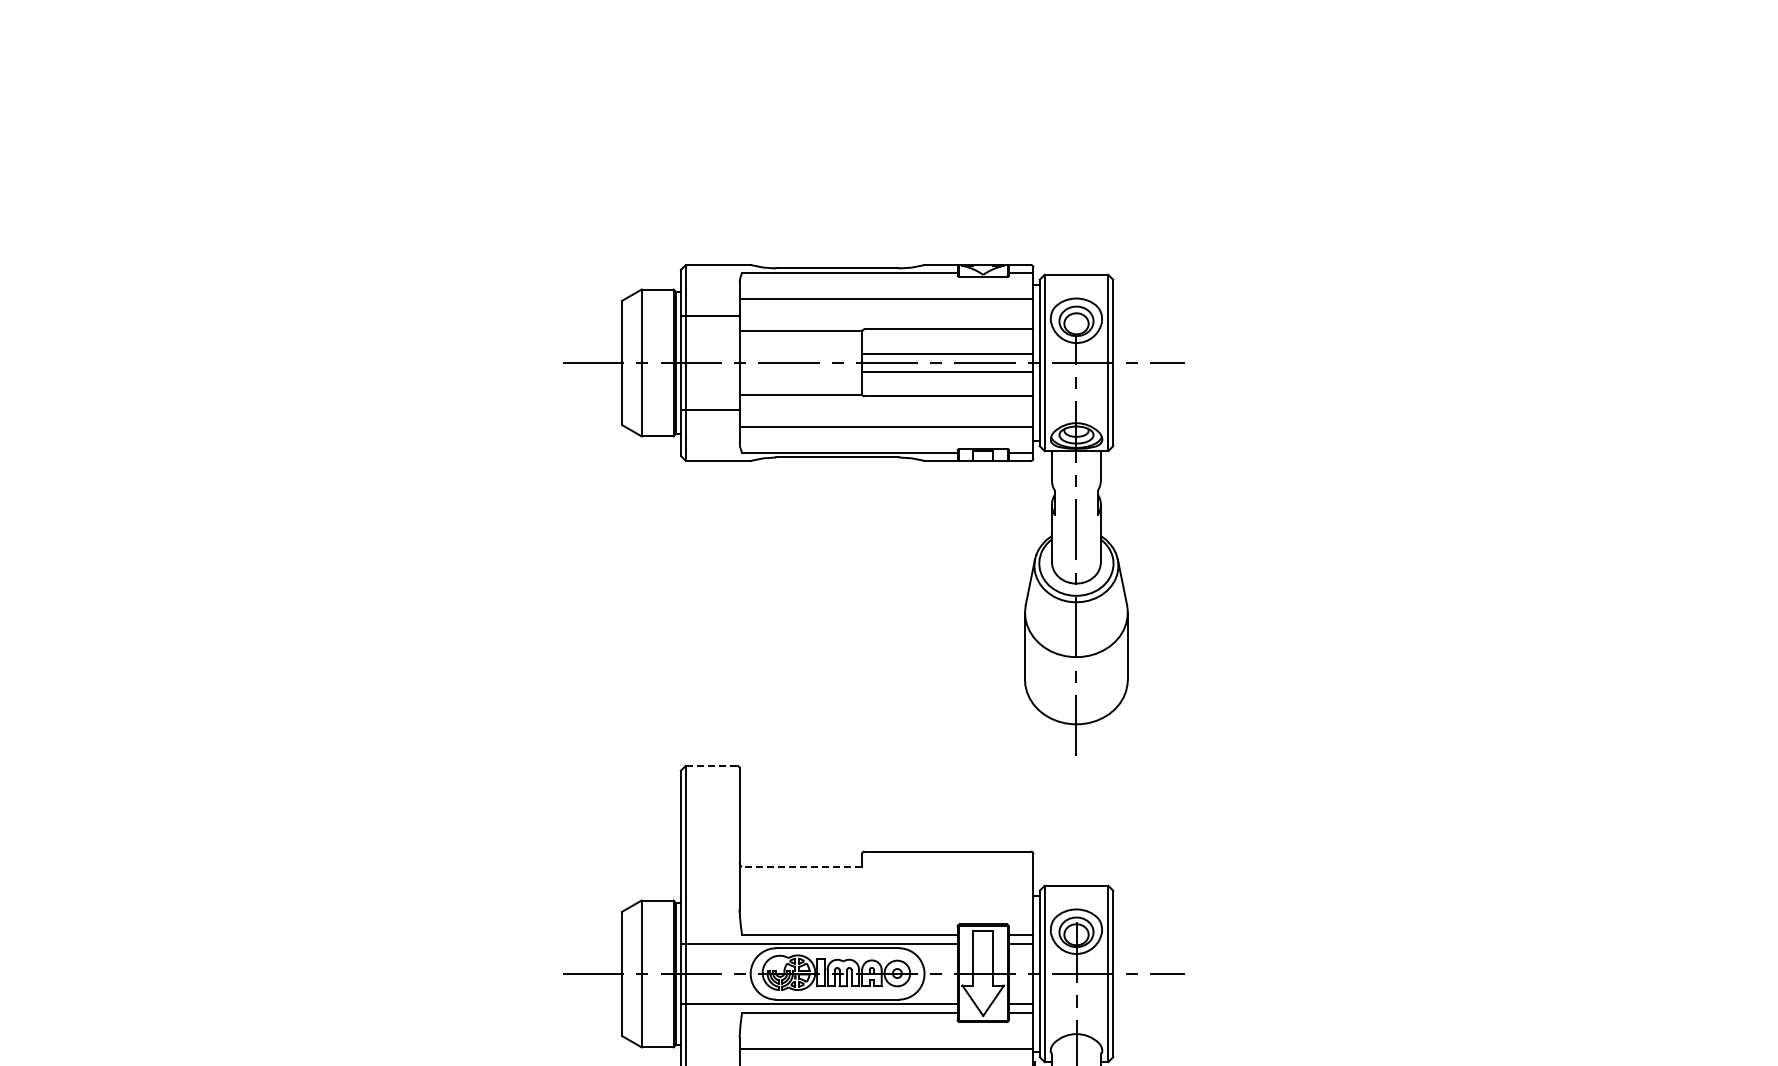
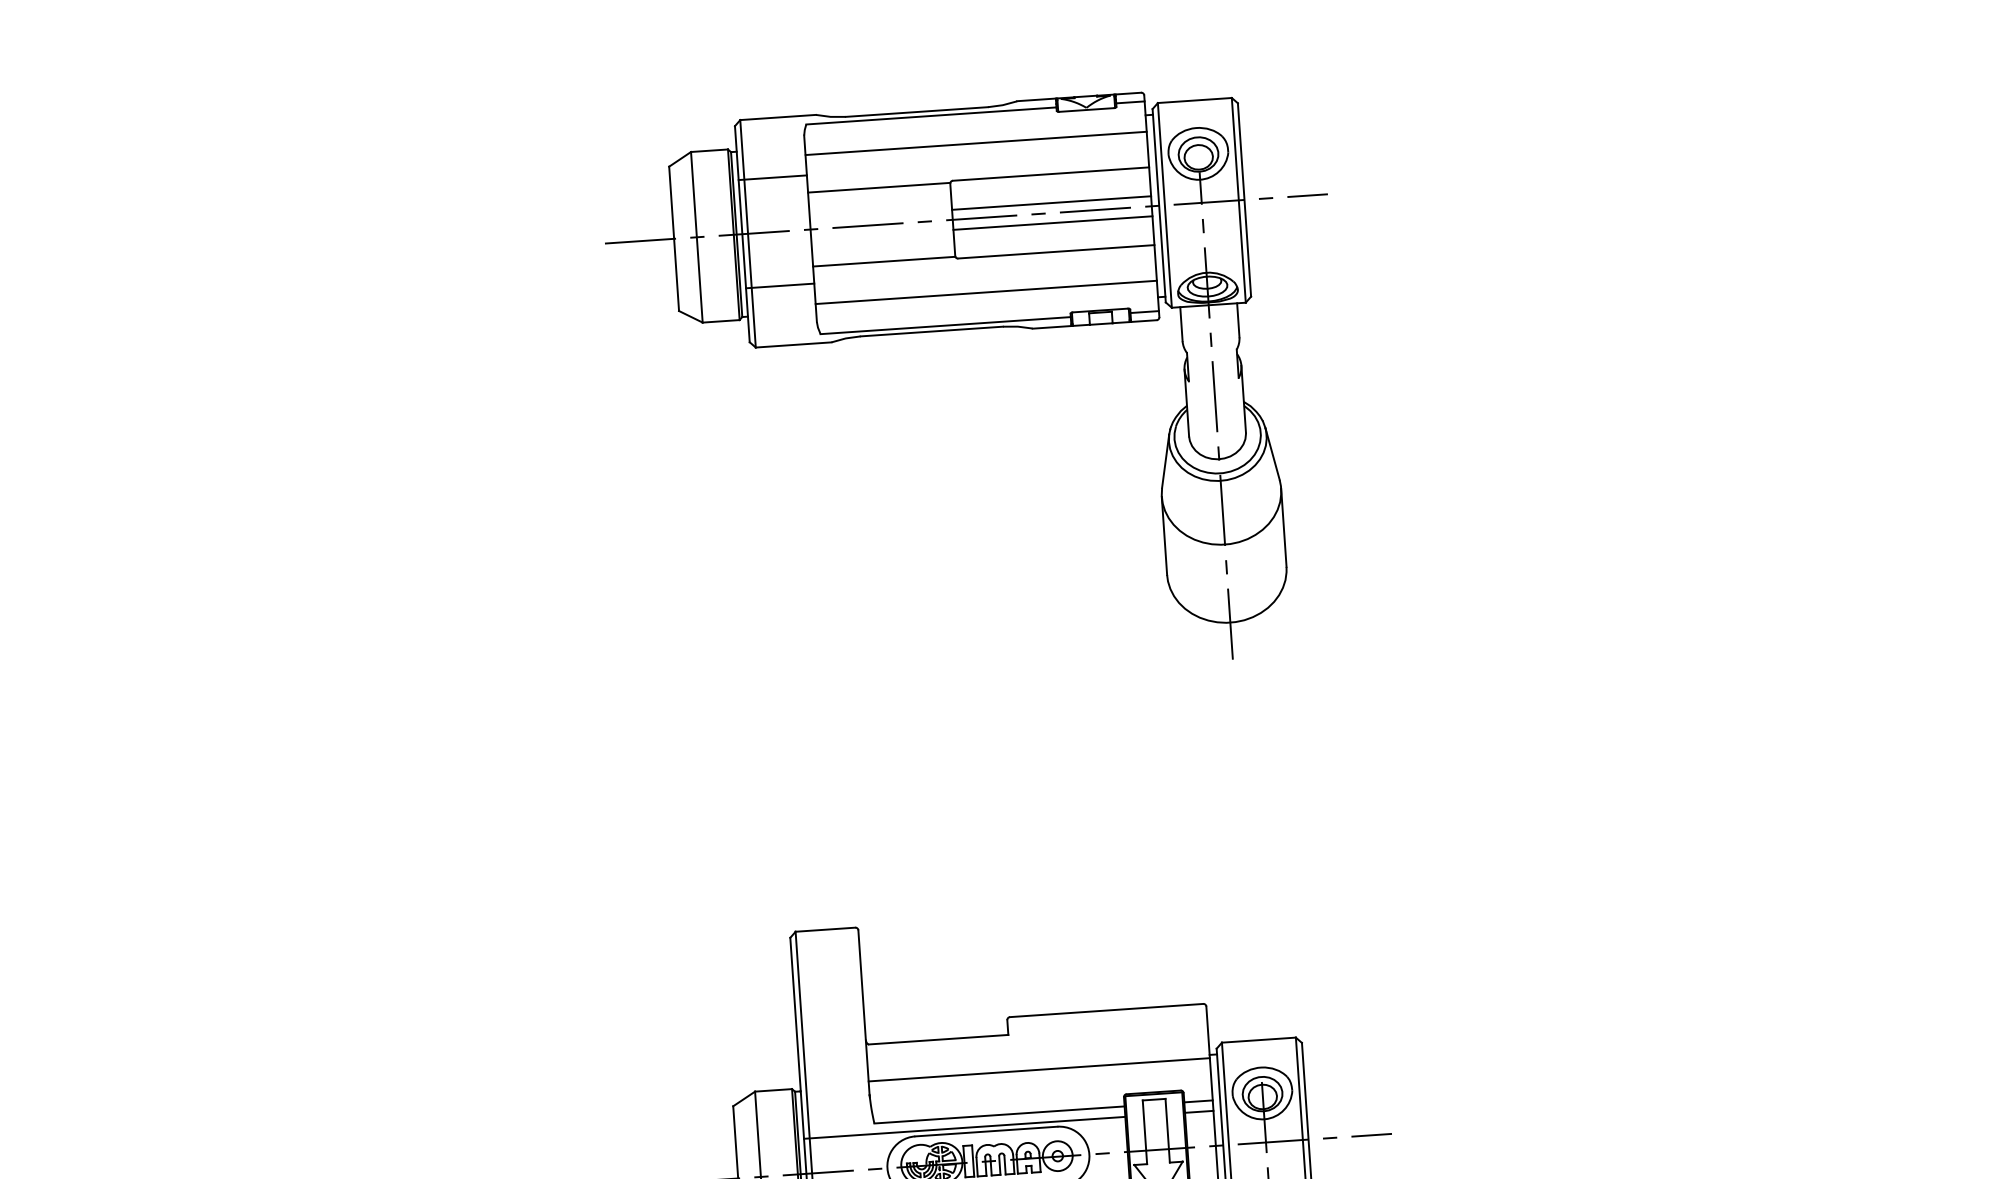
part: (873, 457) -> (973, 328), moved
line: (711, 765) -> (825, 929), dashed -> solid
line: (802, 866) -> (939, 1039), dashed -> solid
line: (886, 898) -> (1039, 1069), added

